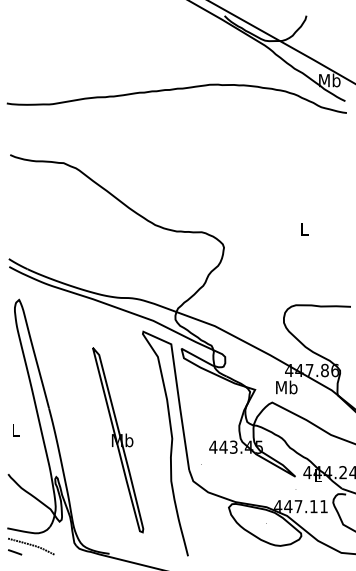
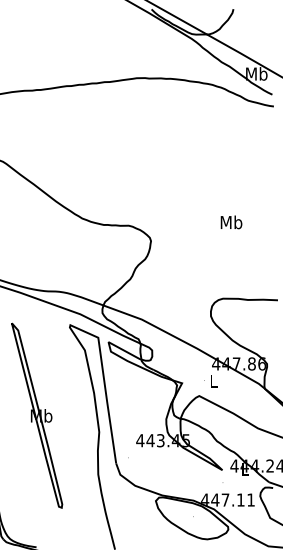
text: (304, 228) -> (231, 221), L -> Mb
text: (286, 387) -> (213, 380), Mb -> L
part: (118, 440) -> (37, 415), moved

